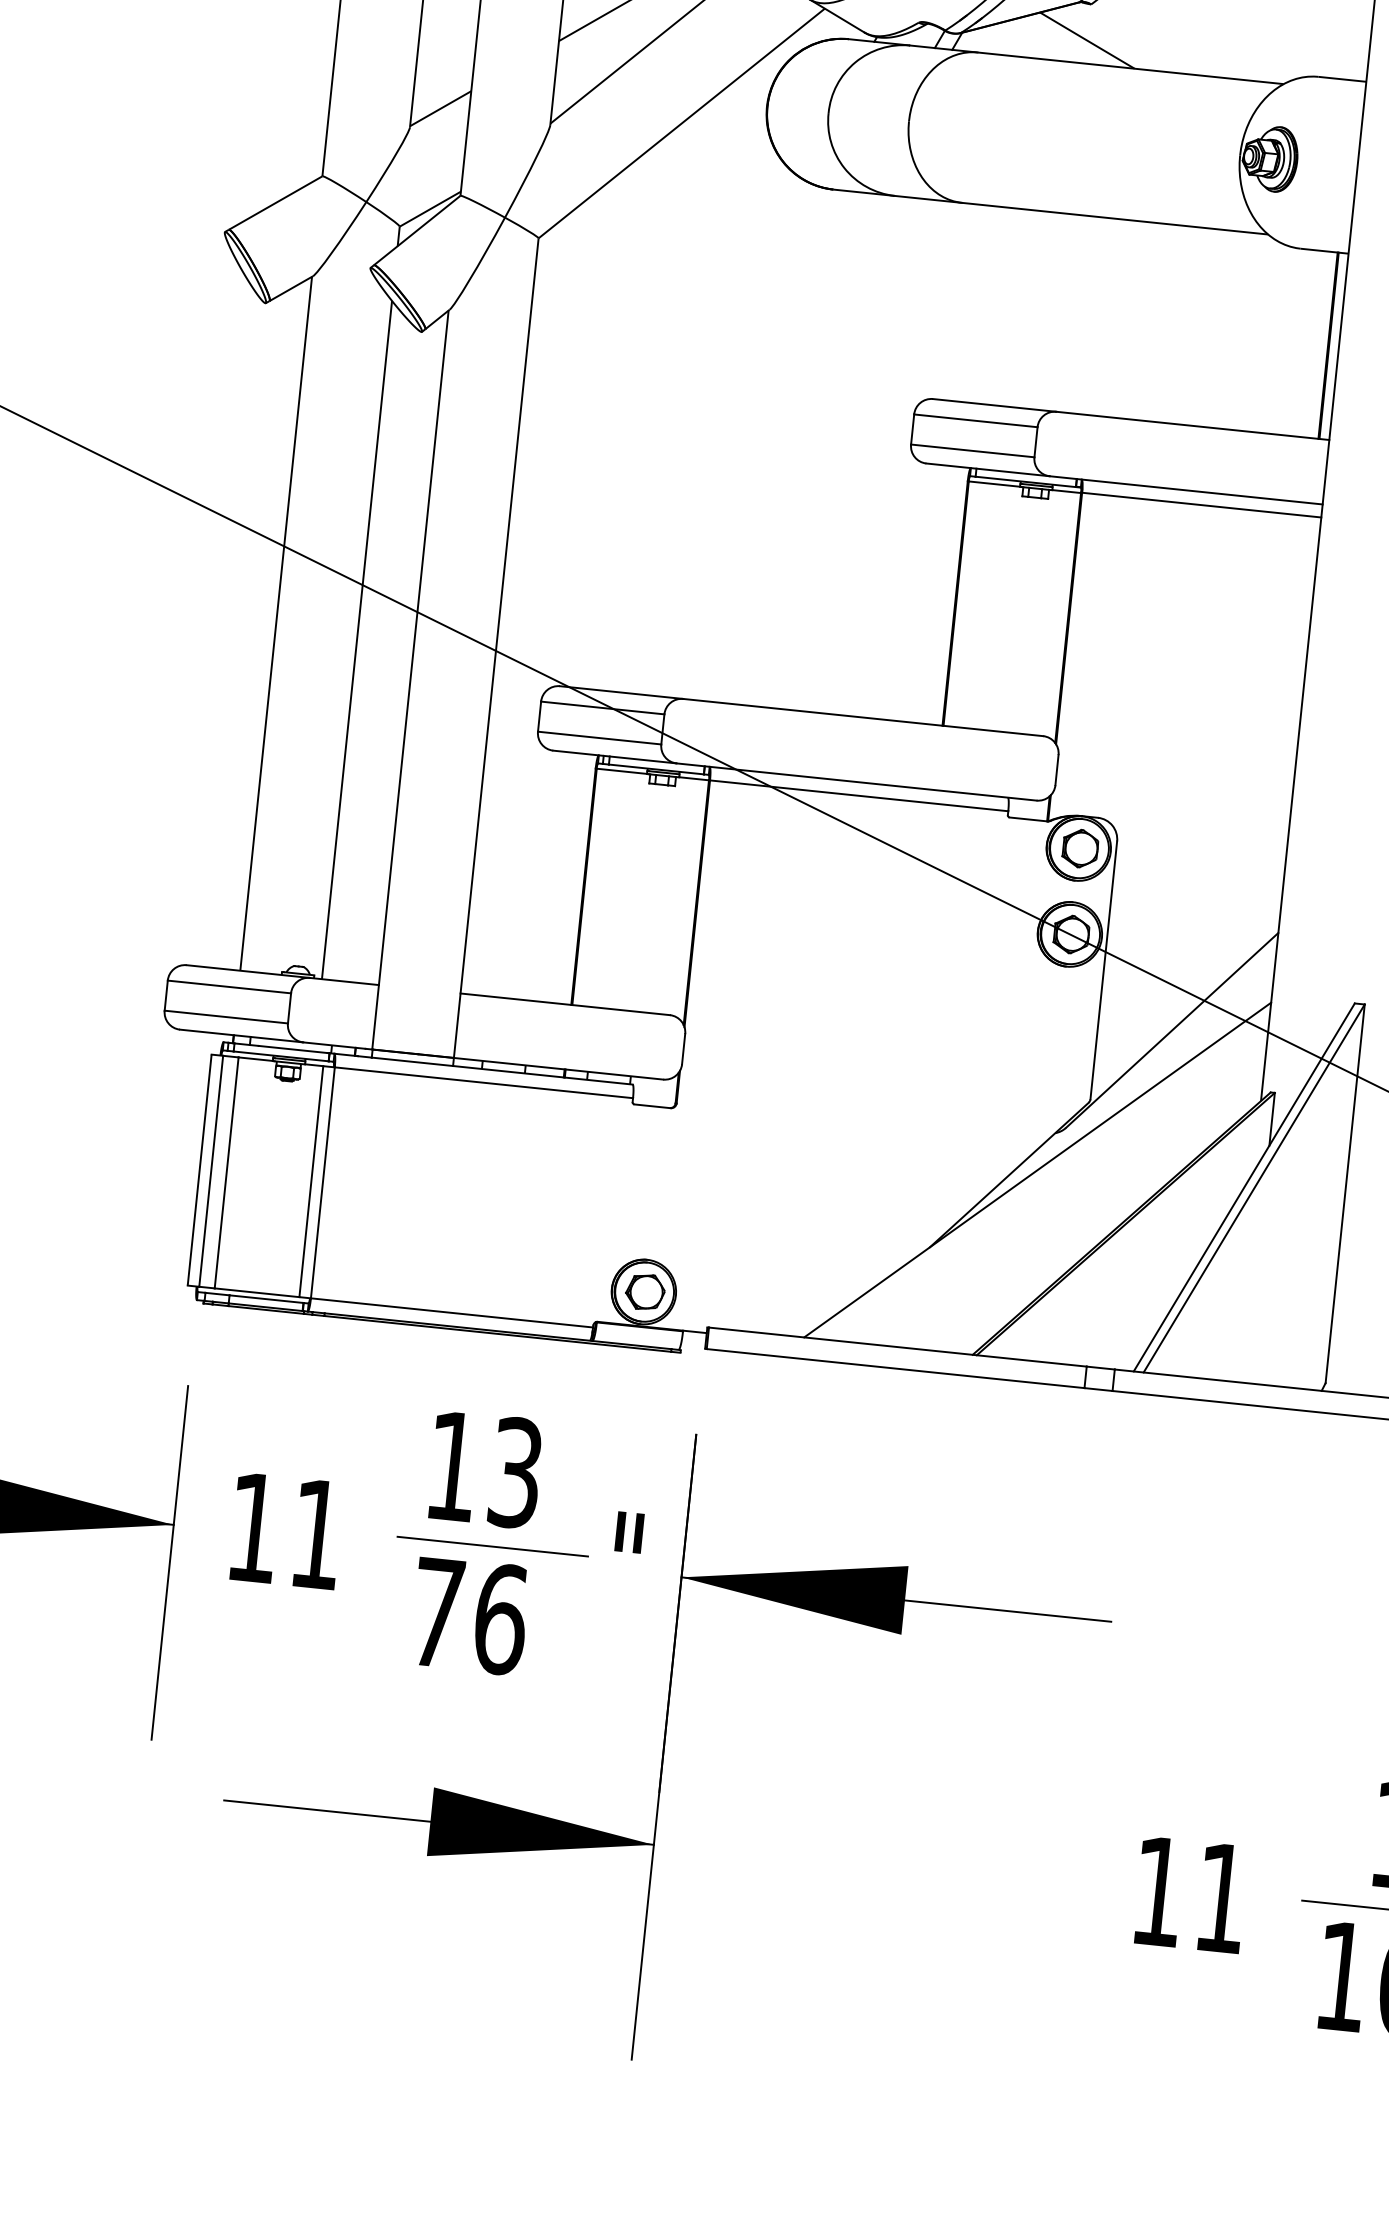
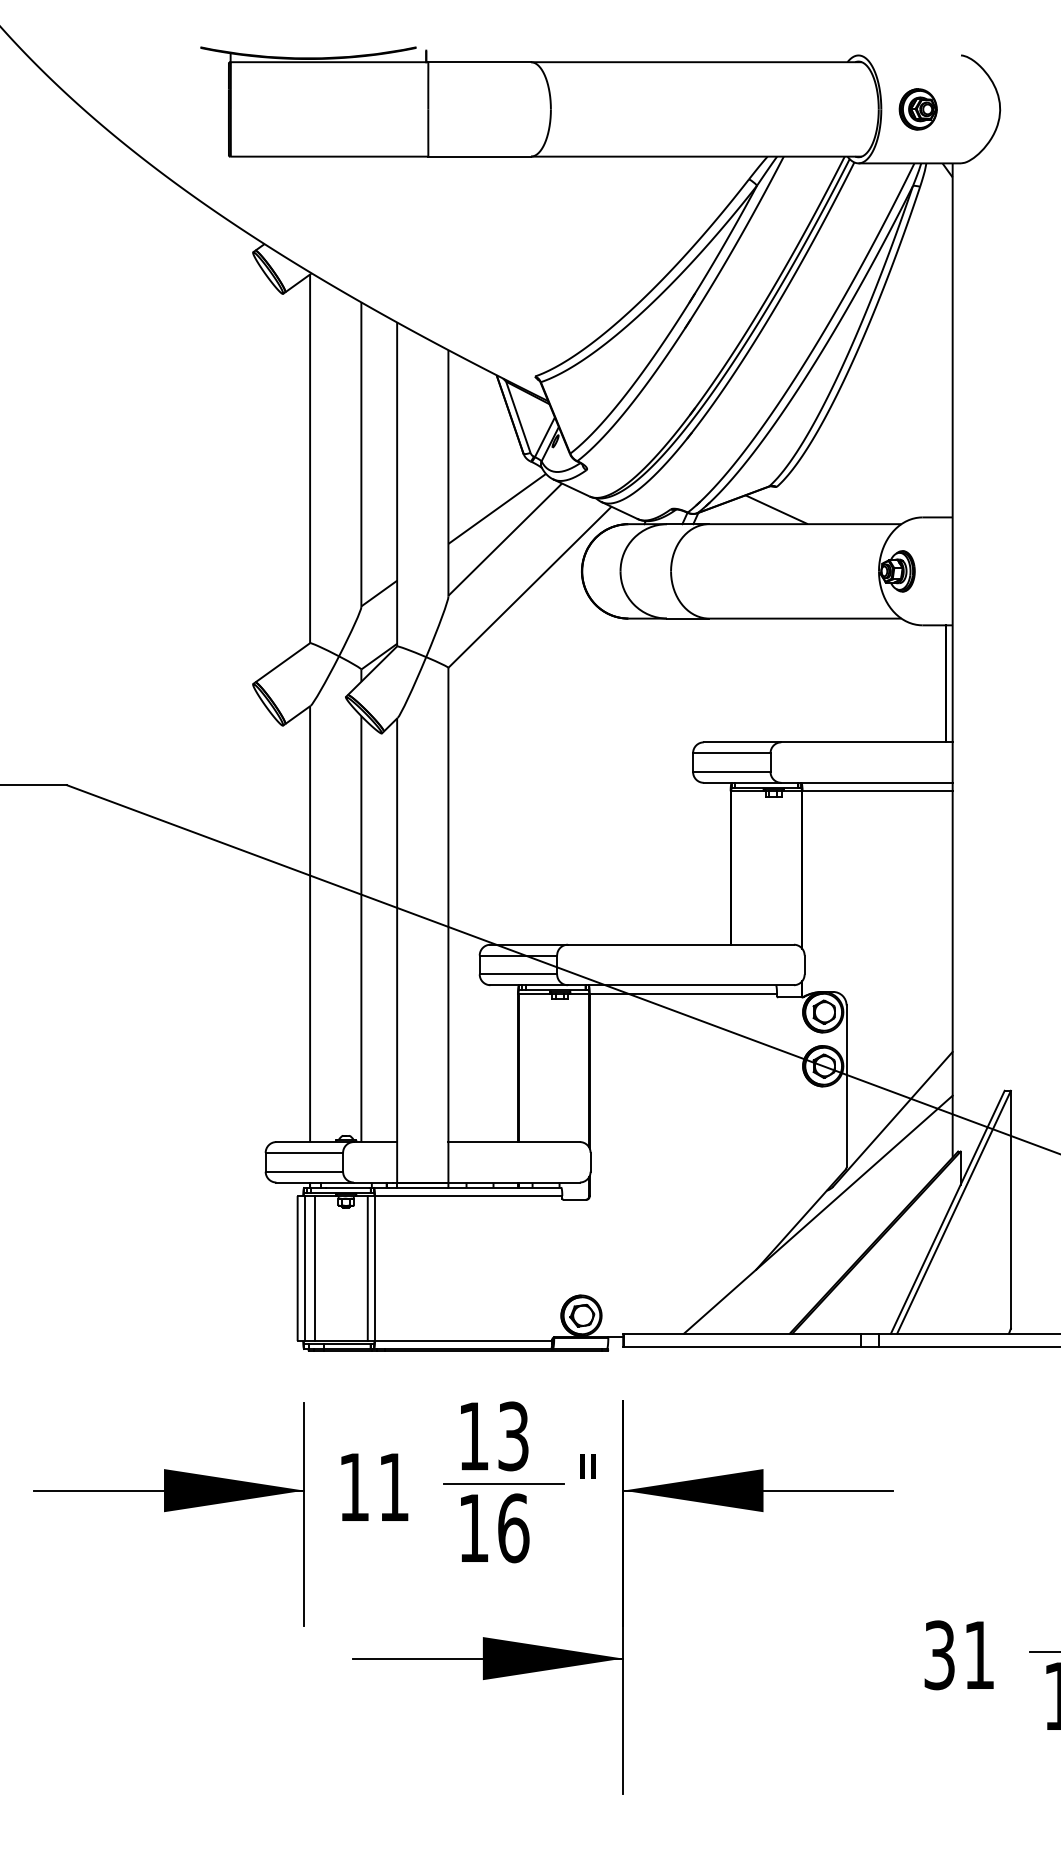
text: (437, 1611) -> (473, 1527), 76 -> 16
text: (1158, 1891) -> (939, 1655), 11 -> 31

